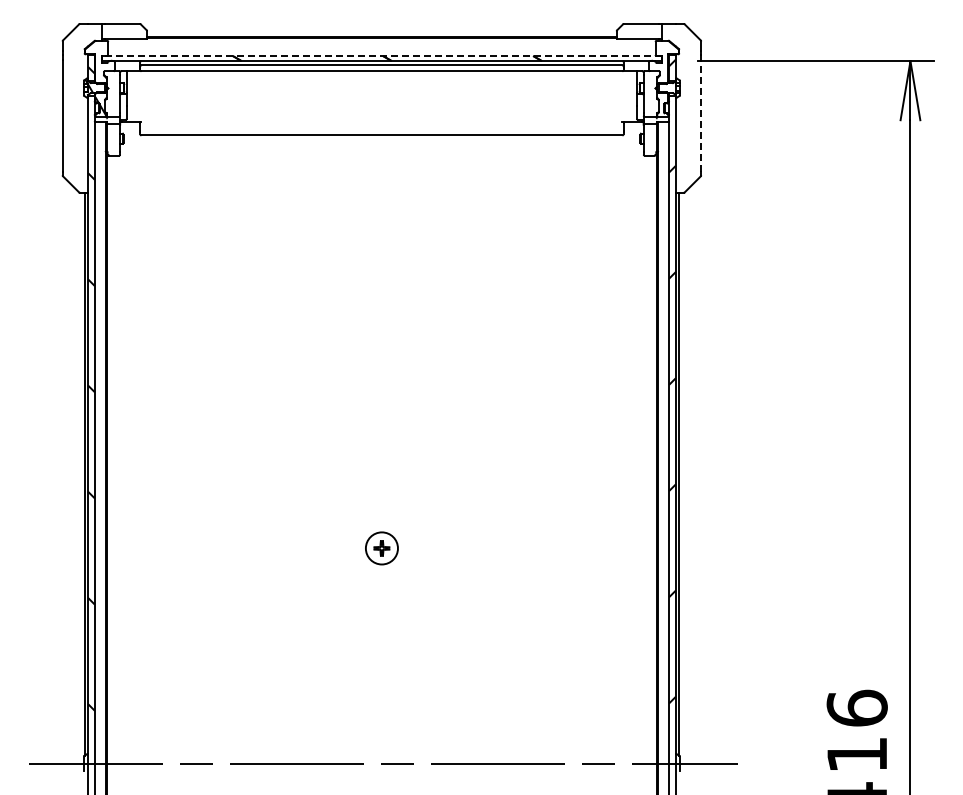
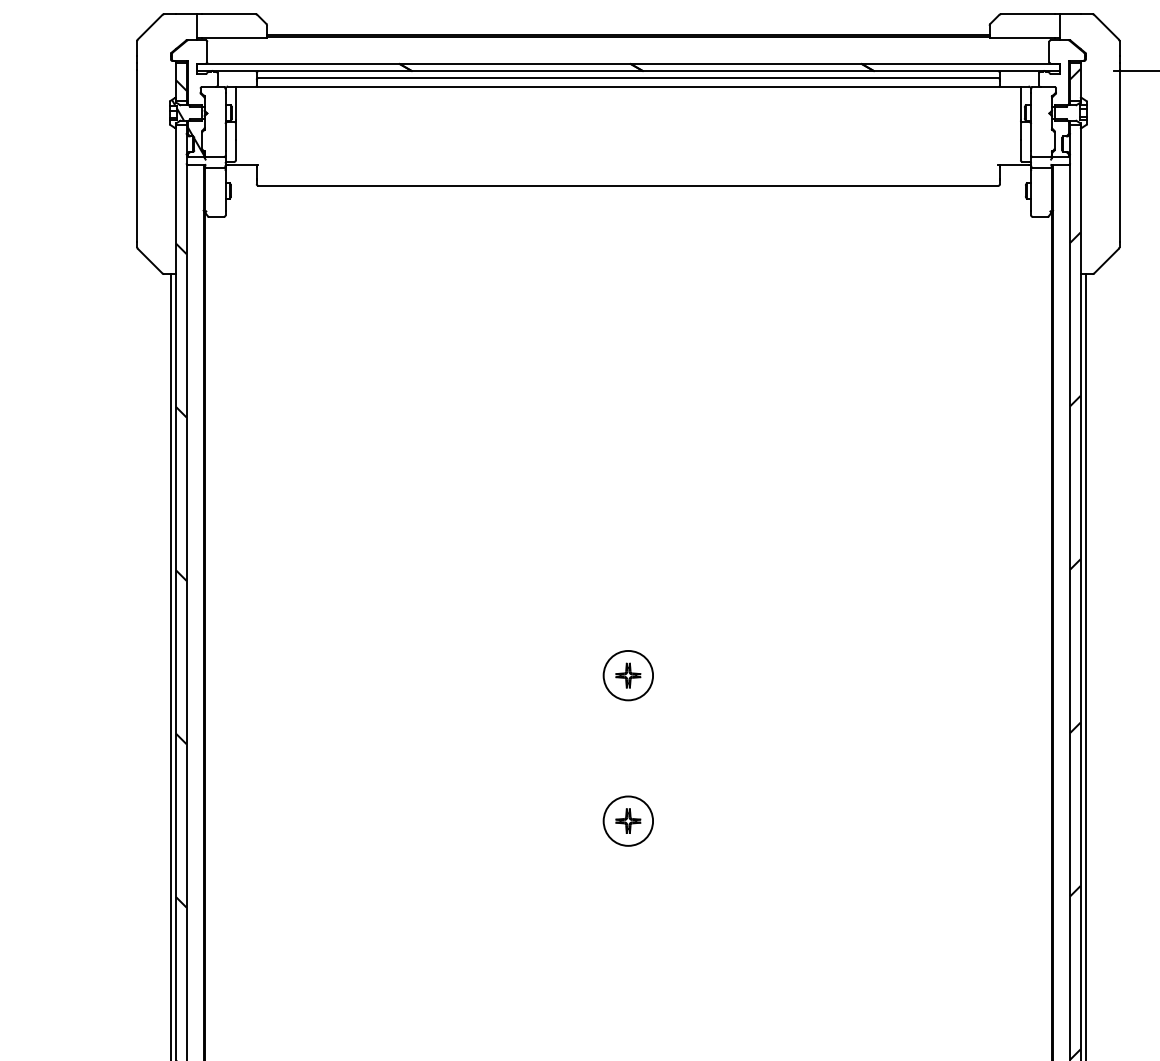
line: (381, 56) -> (627, 64), dashed -> solid
line: (701, 116) -> (1120, 156), dashed -> solid
part: (381, 453) -> (627, 675), added

